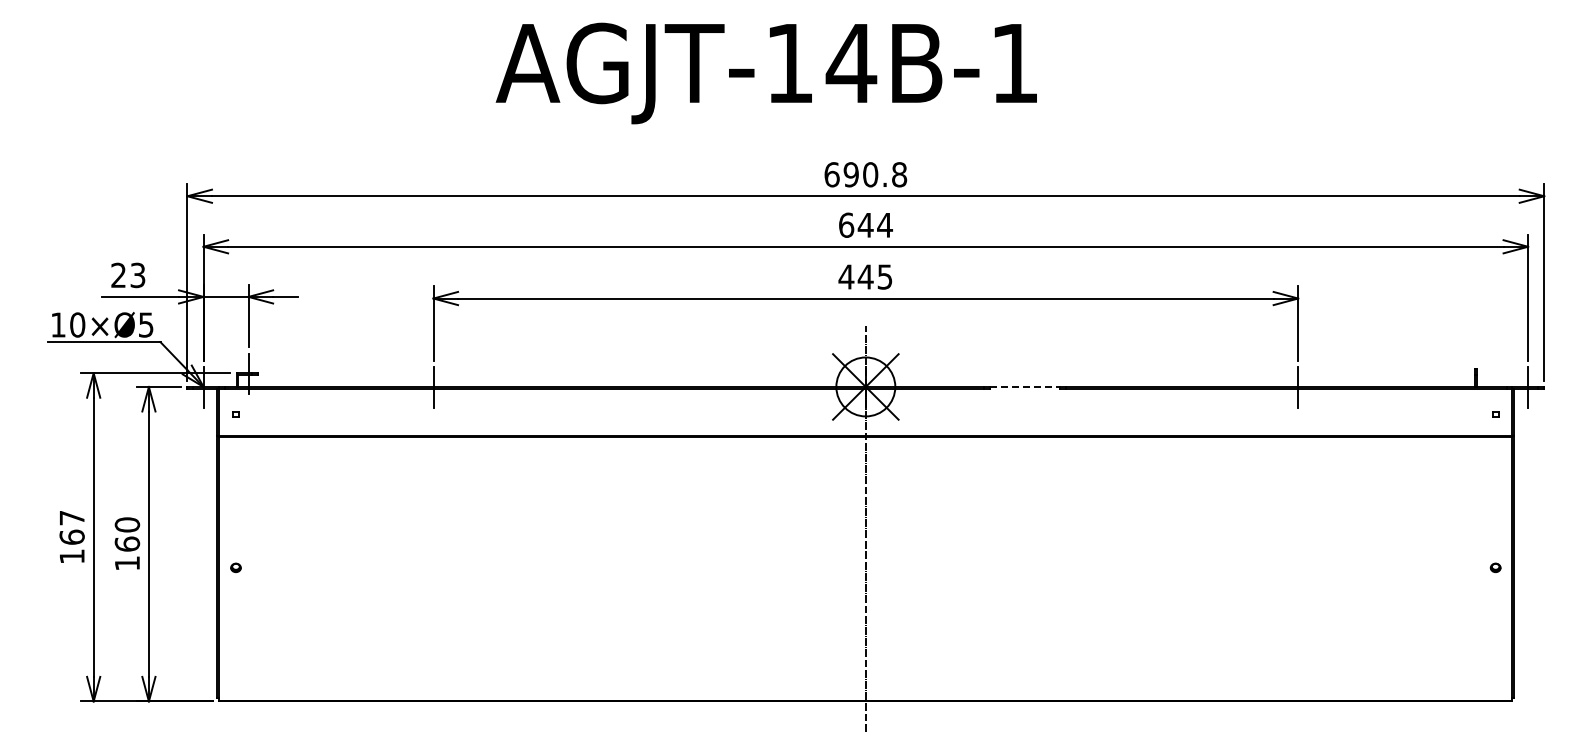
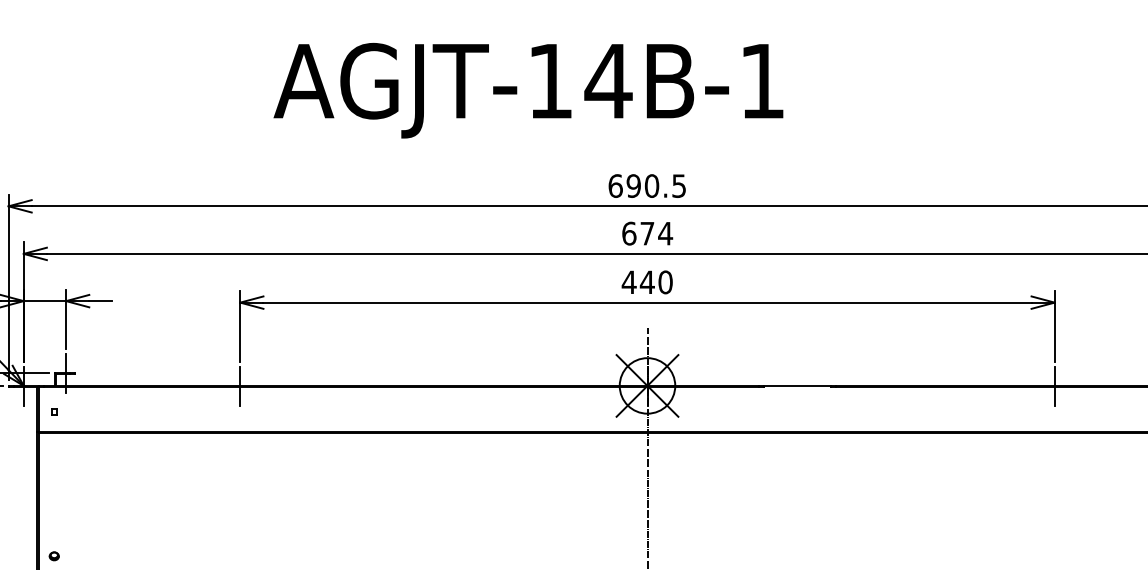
text: (765, 73) -> (527, 90), moved
text: (899, 174) -> (679, 185), 690.8 -> 690.5
text: (865, 225) -> (647, 233), 644 -> 674
text: (884, 276) -> (665, 281), 445 -> 440
line: (1025, 386) -> (797, 385), dashed -> solid

